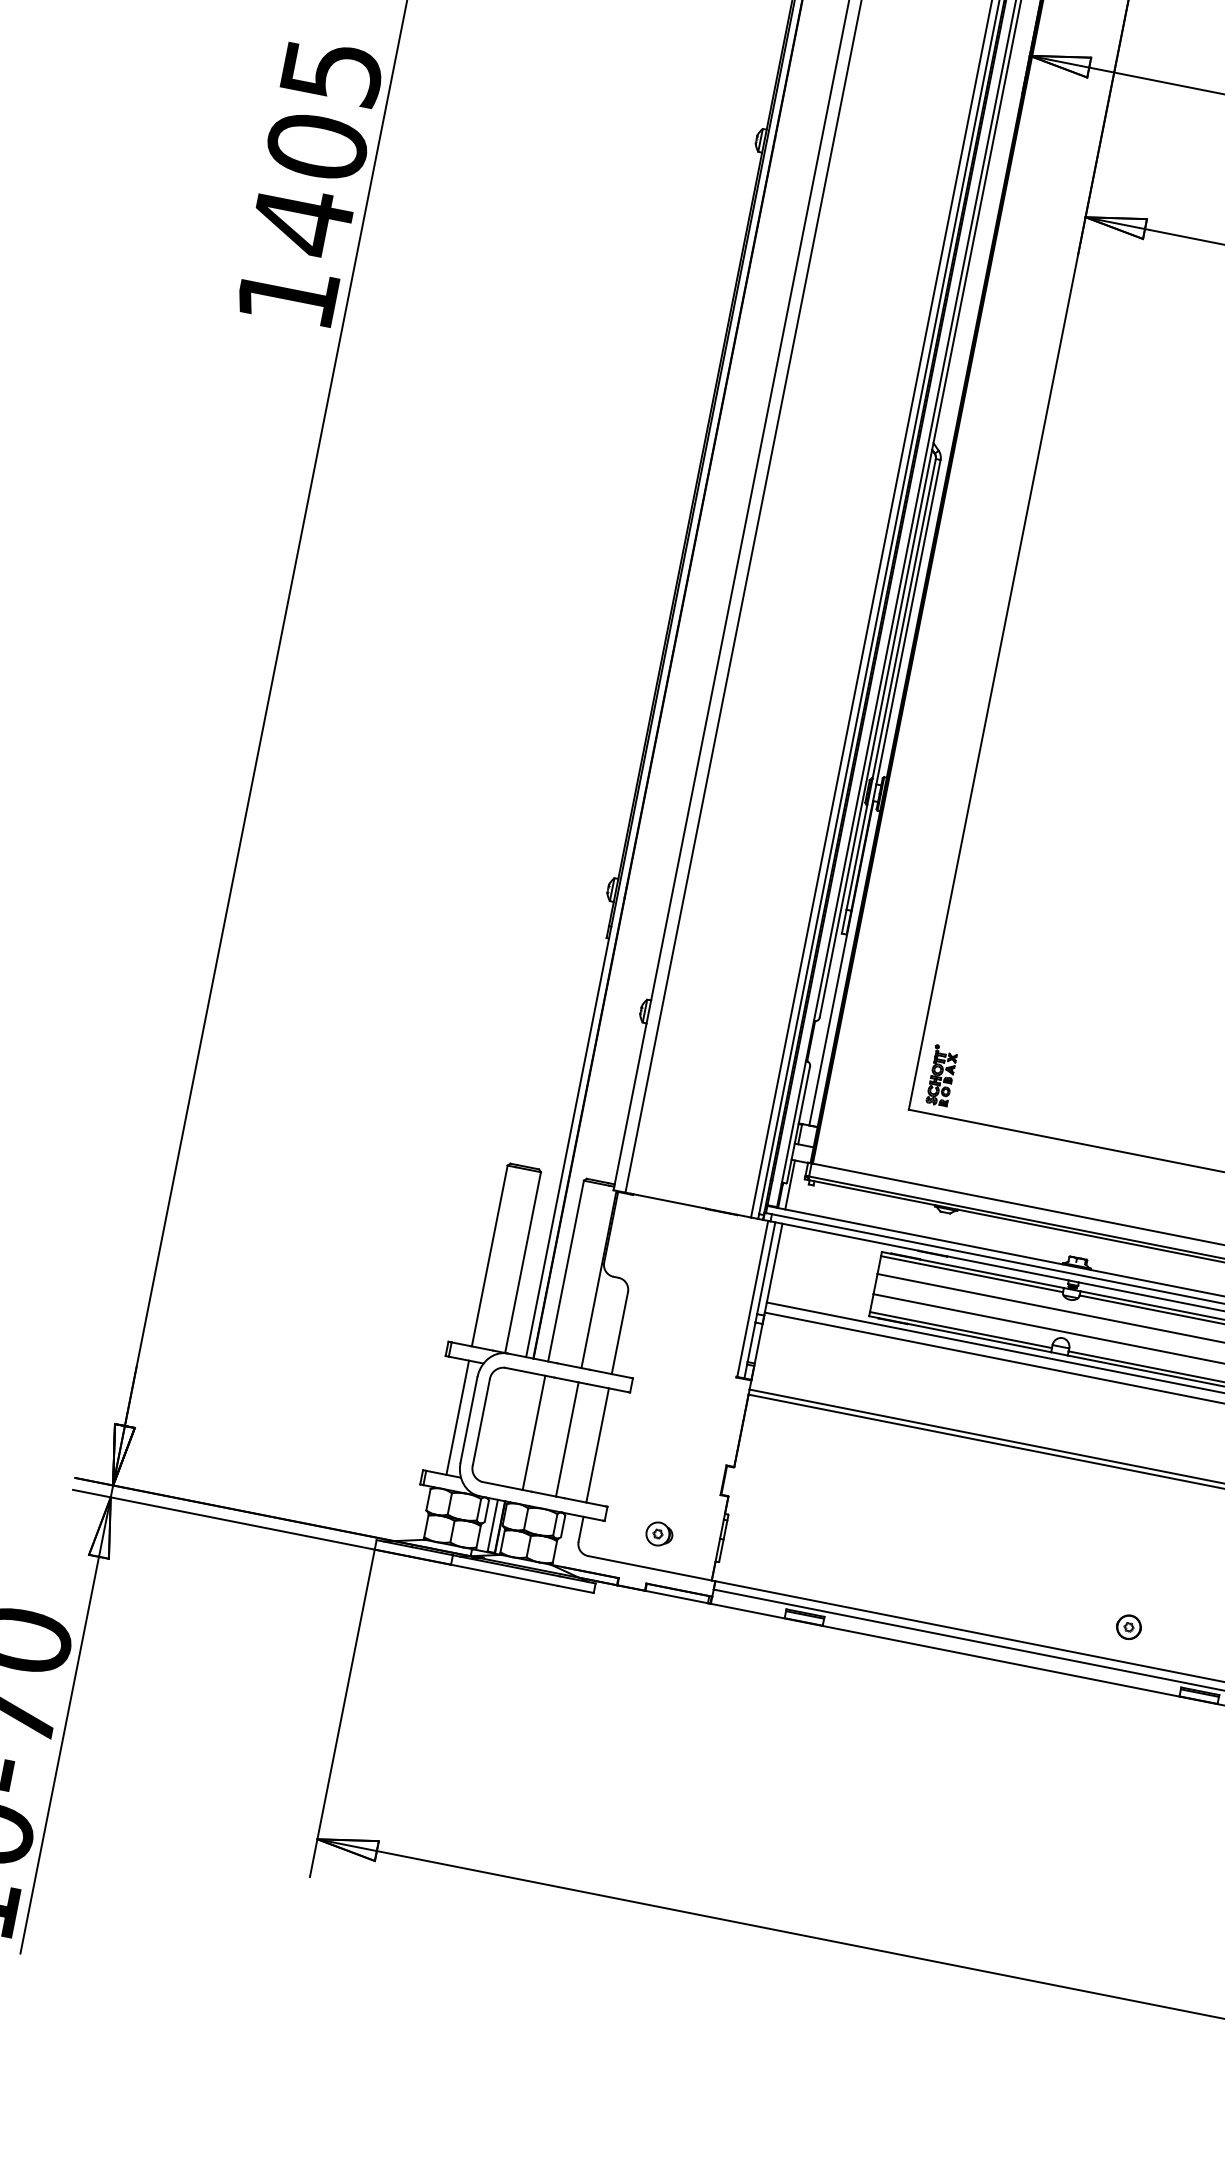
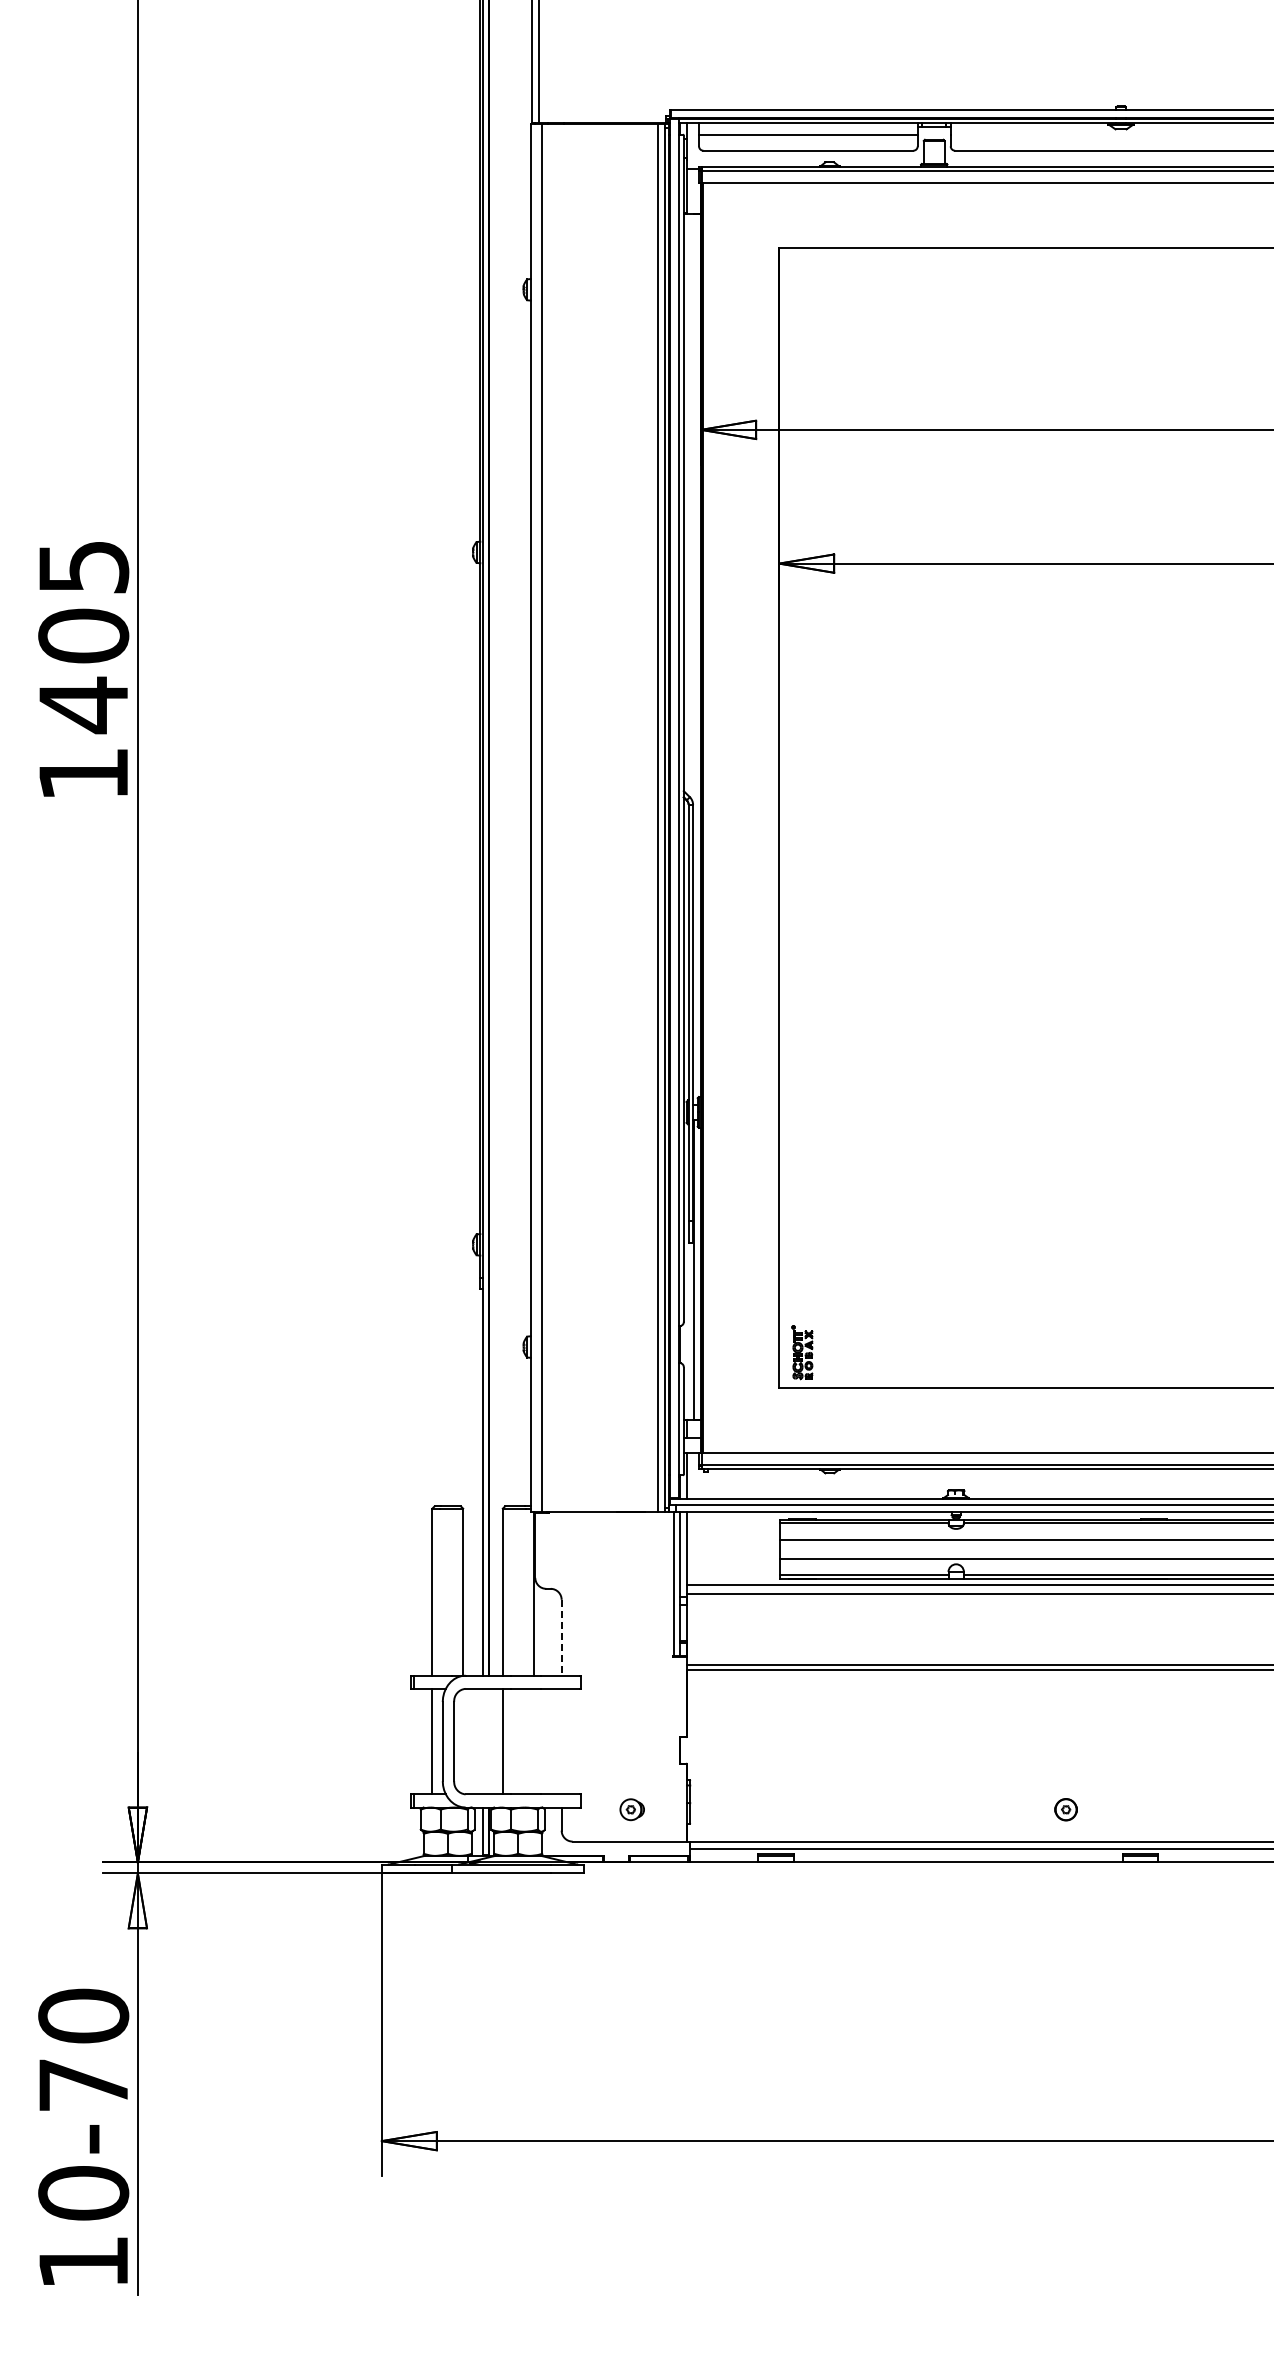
line: (619, 1332) -> (561, 1637), solid -> dashed
line: (567, 1439) -> (533, 1741), removed
line: (597, 1445) -> (561, 1741), removed

